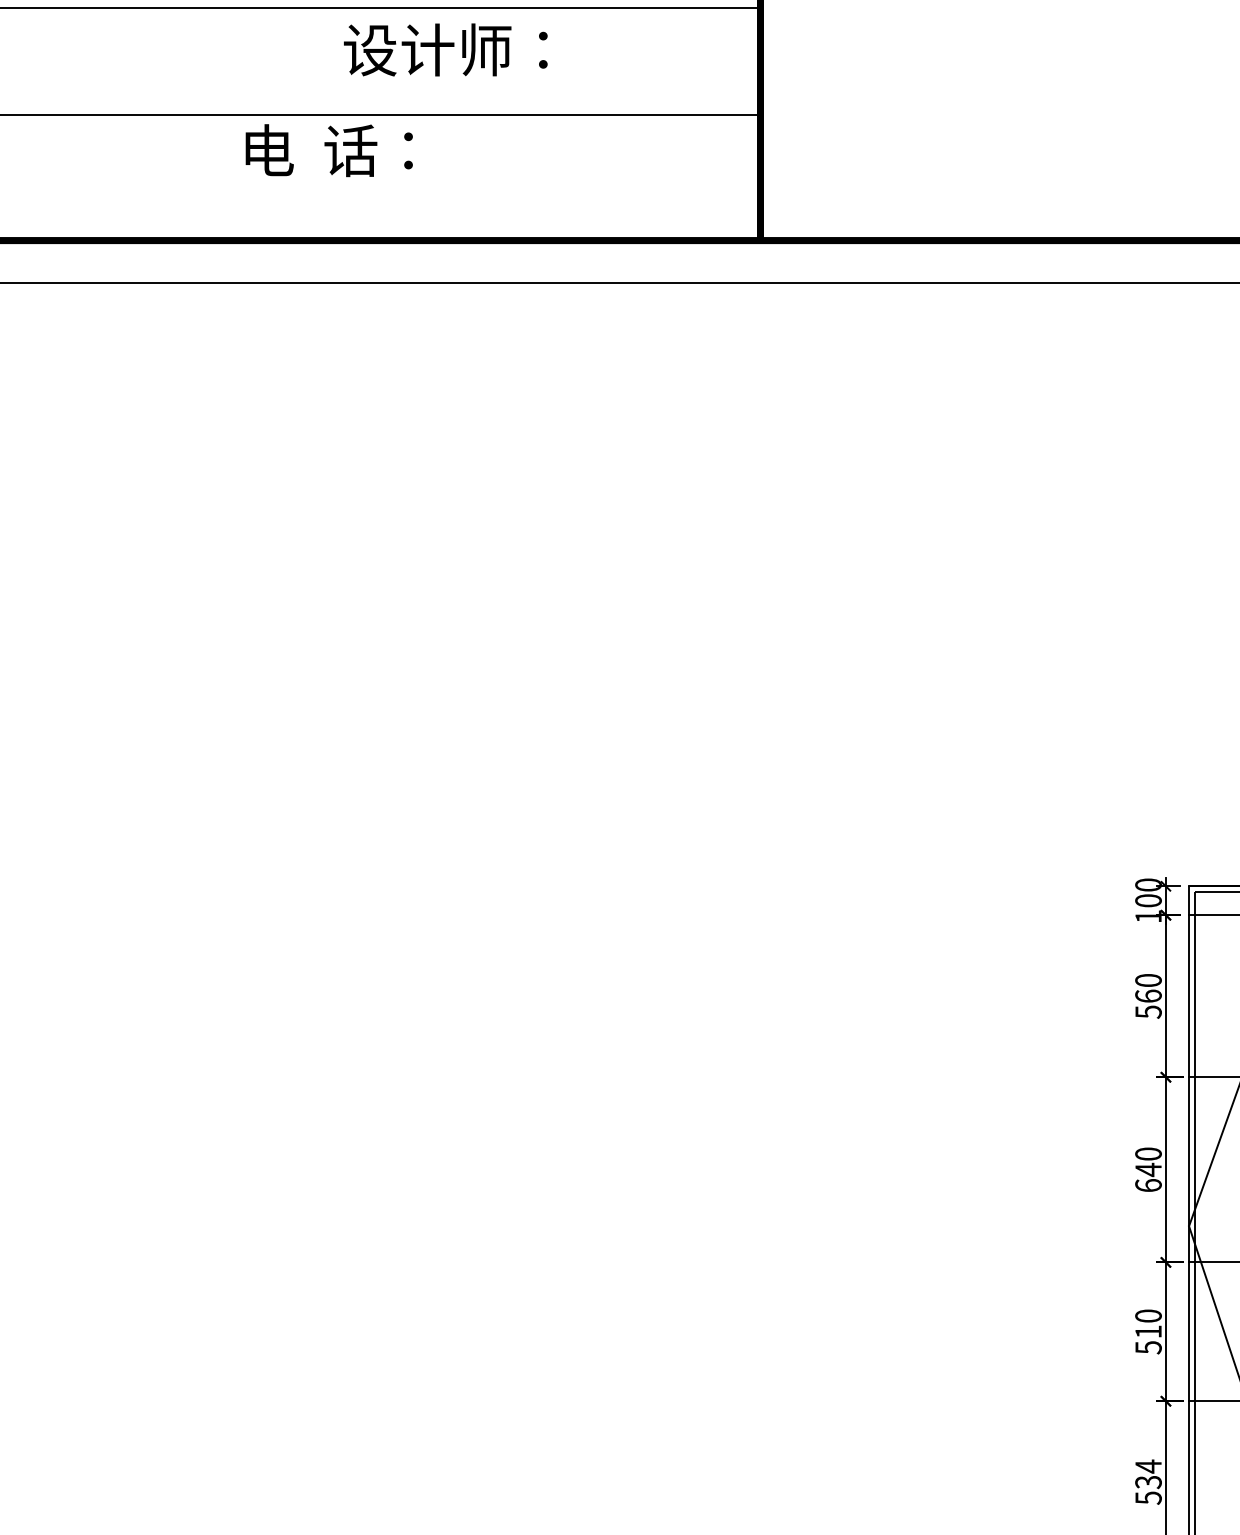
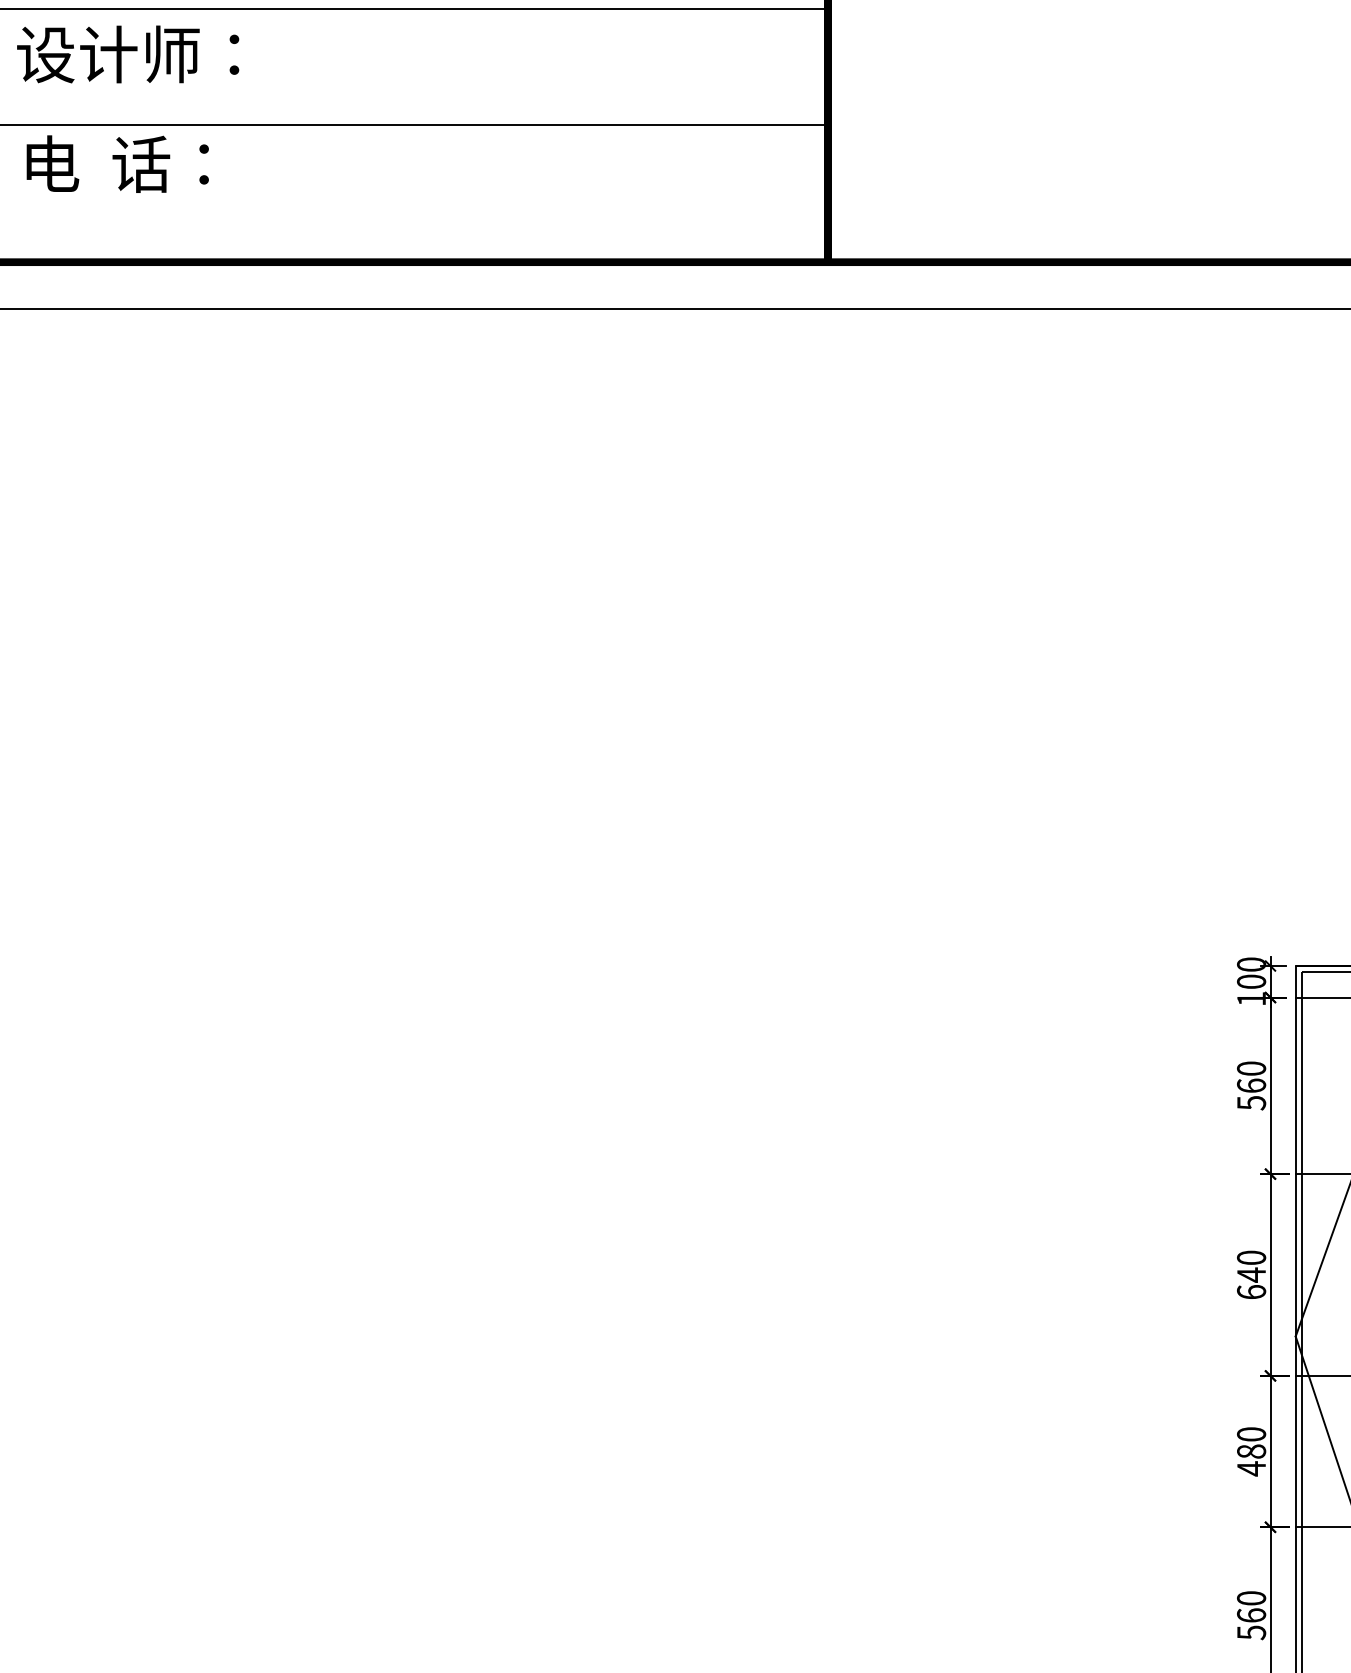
text: (445, 49) -> (127, 53), moved
text: (328, 150) -> (116, 164), moved
text: (1148, 1339) -> (1251, 1459), 510 -> 480
text: (1148, 1474) -> (1251, 1607), 534 -> 560

